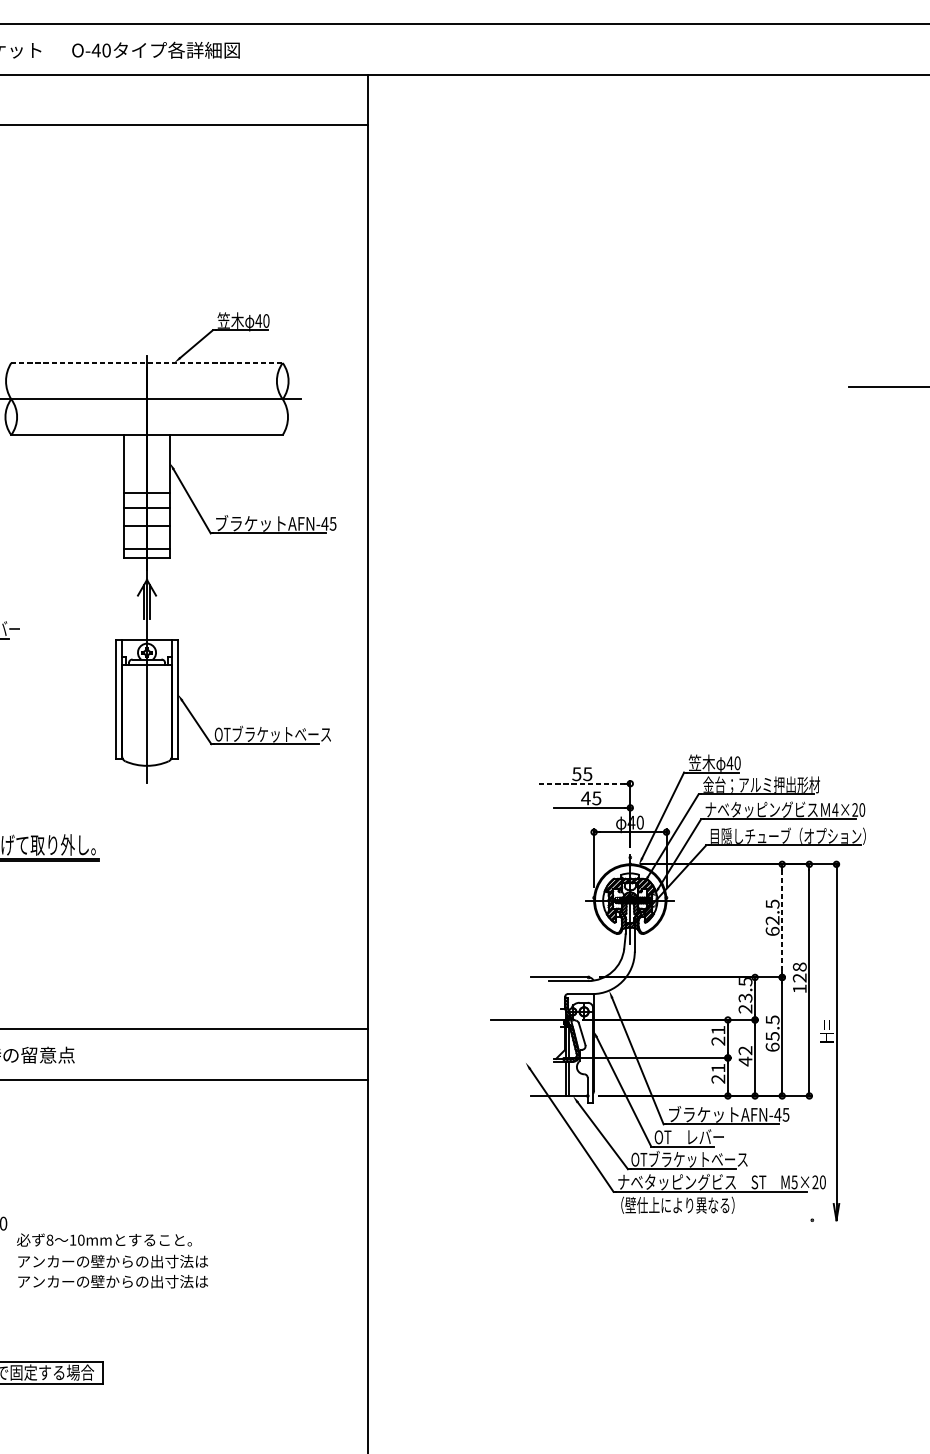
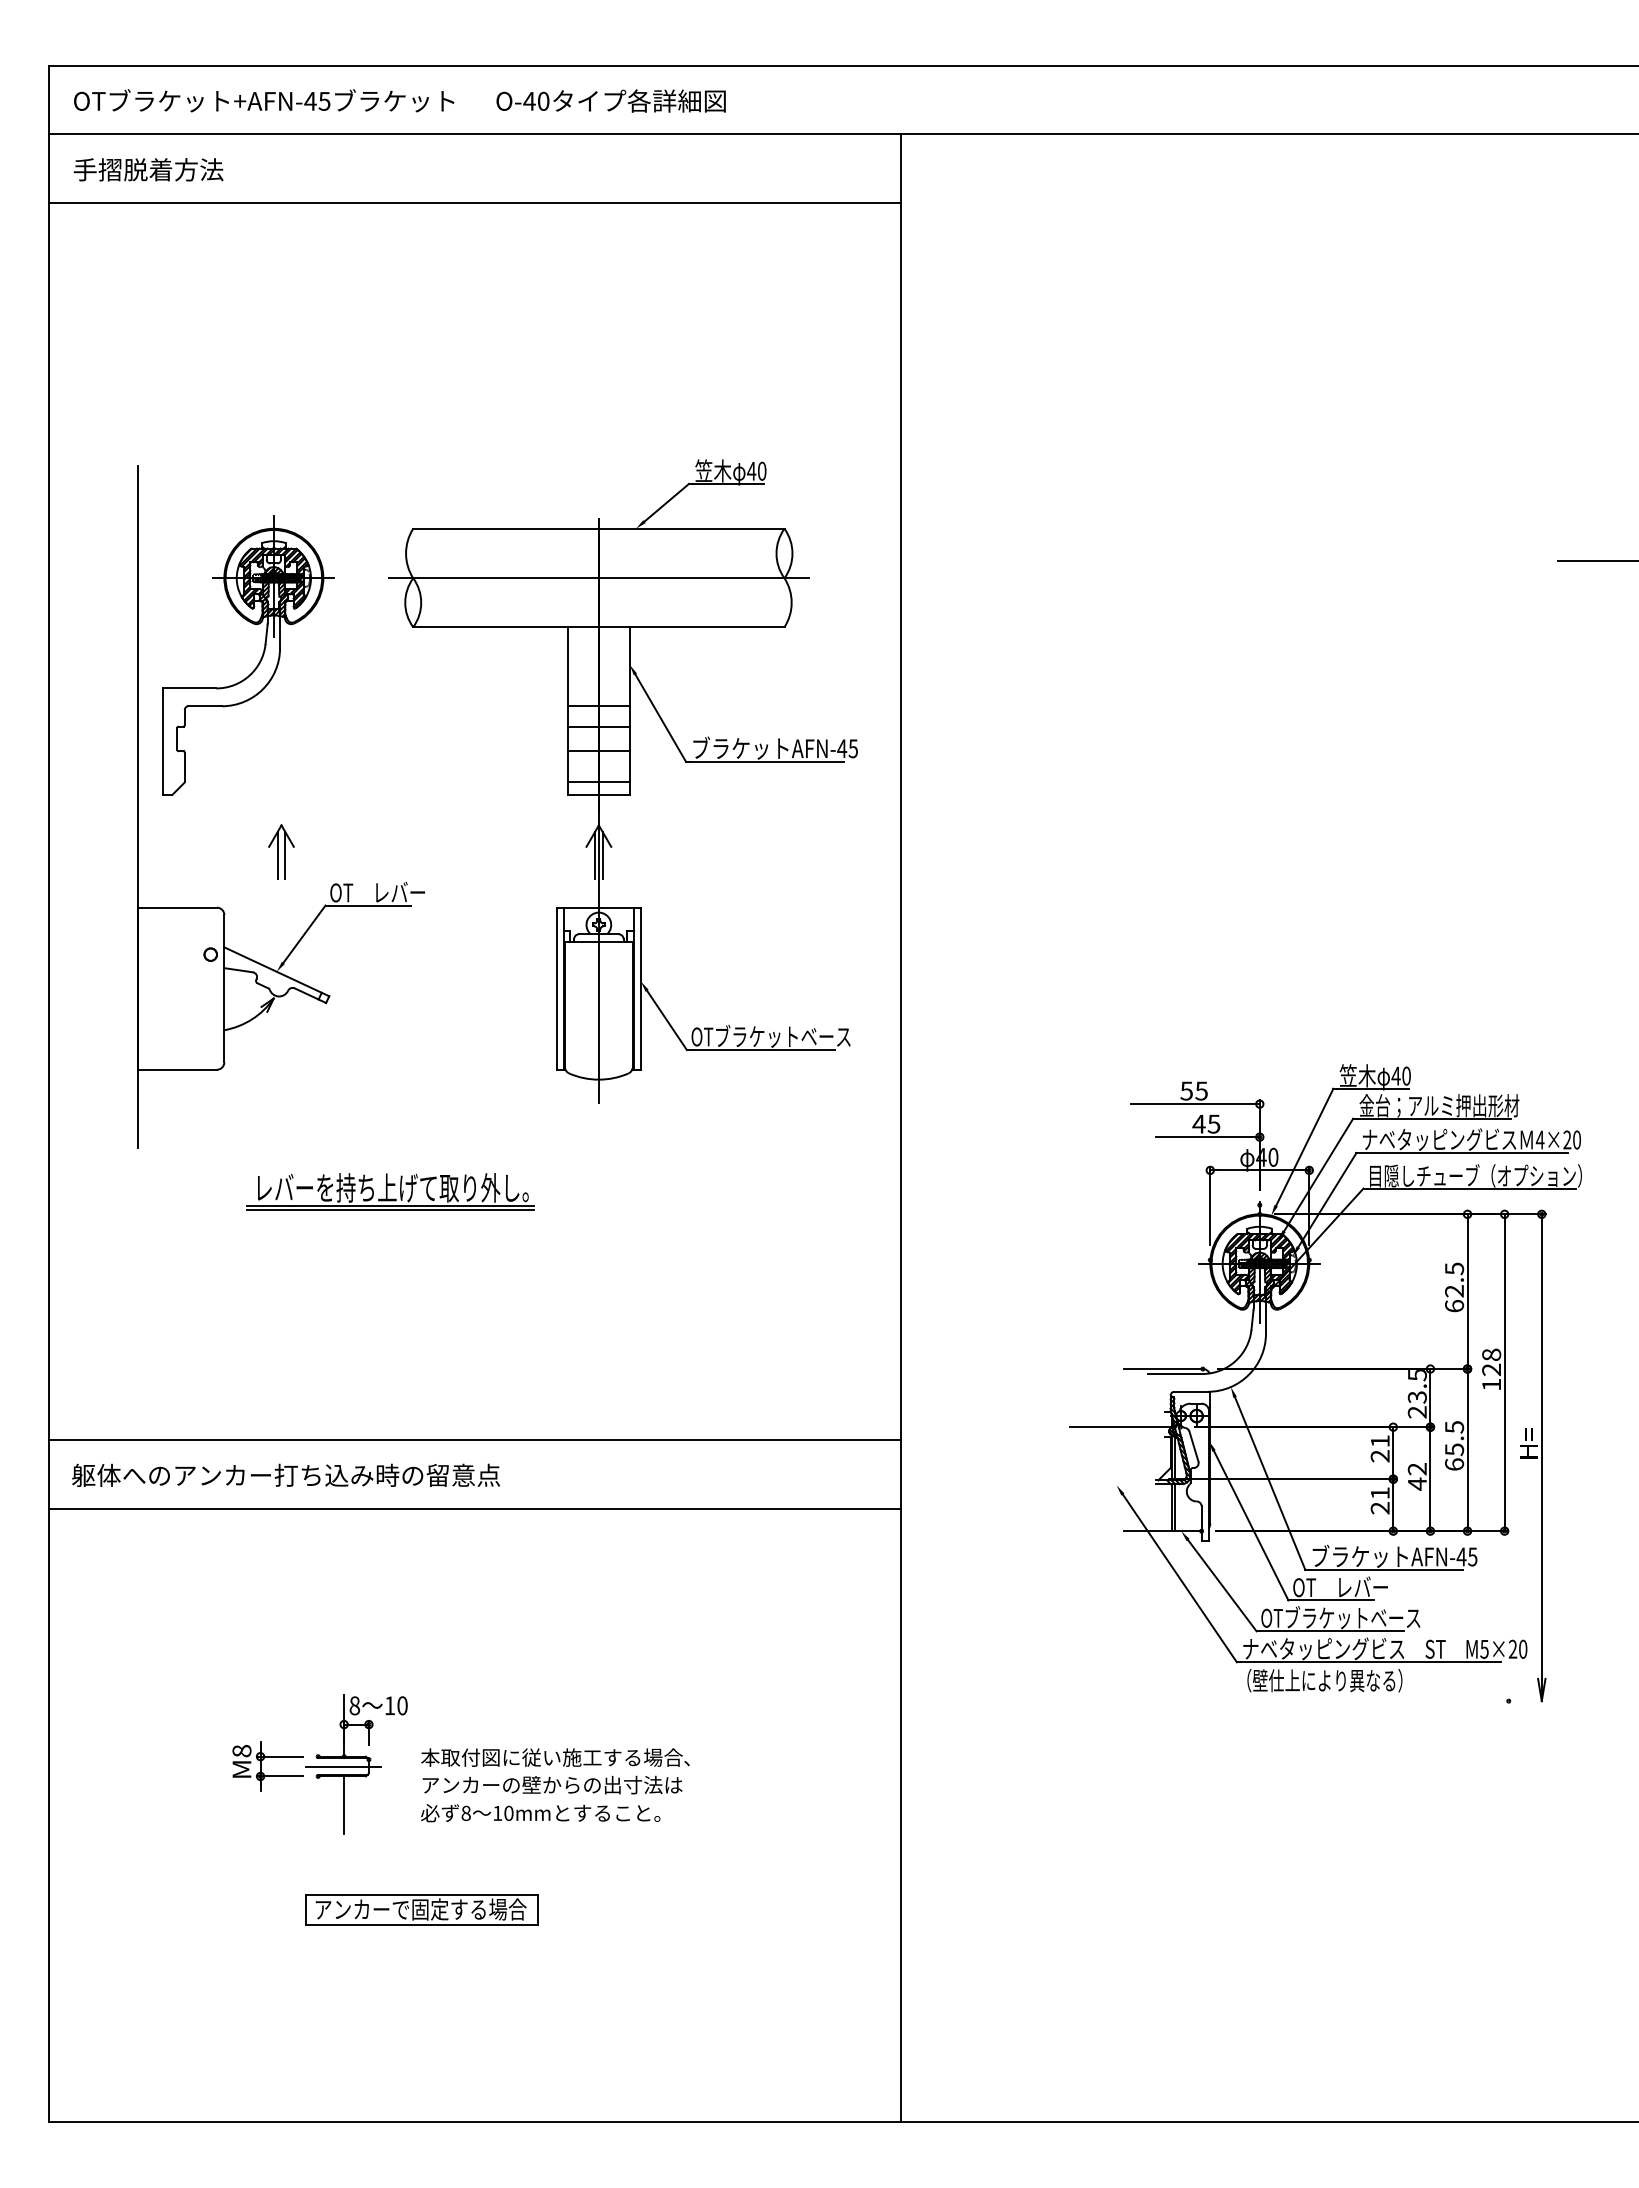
line: (146, 362) -> (598, 528), dashed -> solid
line: (580, 784) -> (1191, 1104), dashed -> solid
line: (782, 920) -> (1467, 1291), dashed -> solid
text: (104, 1240) -> (540, 1813), moved
text: (115, 1261) -> (555, 1757), アンカーの壁からの出寸法は -> 本取付図に従い施工する場合､

